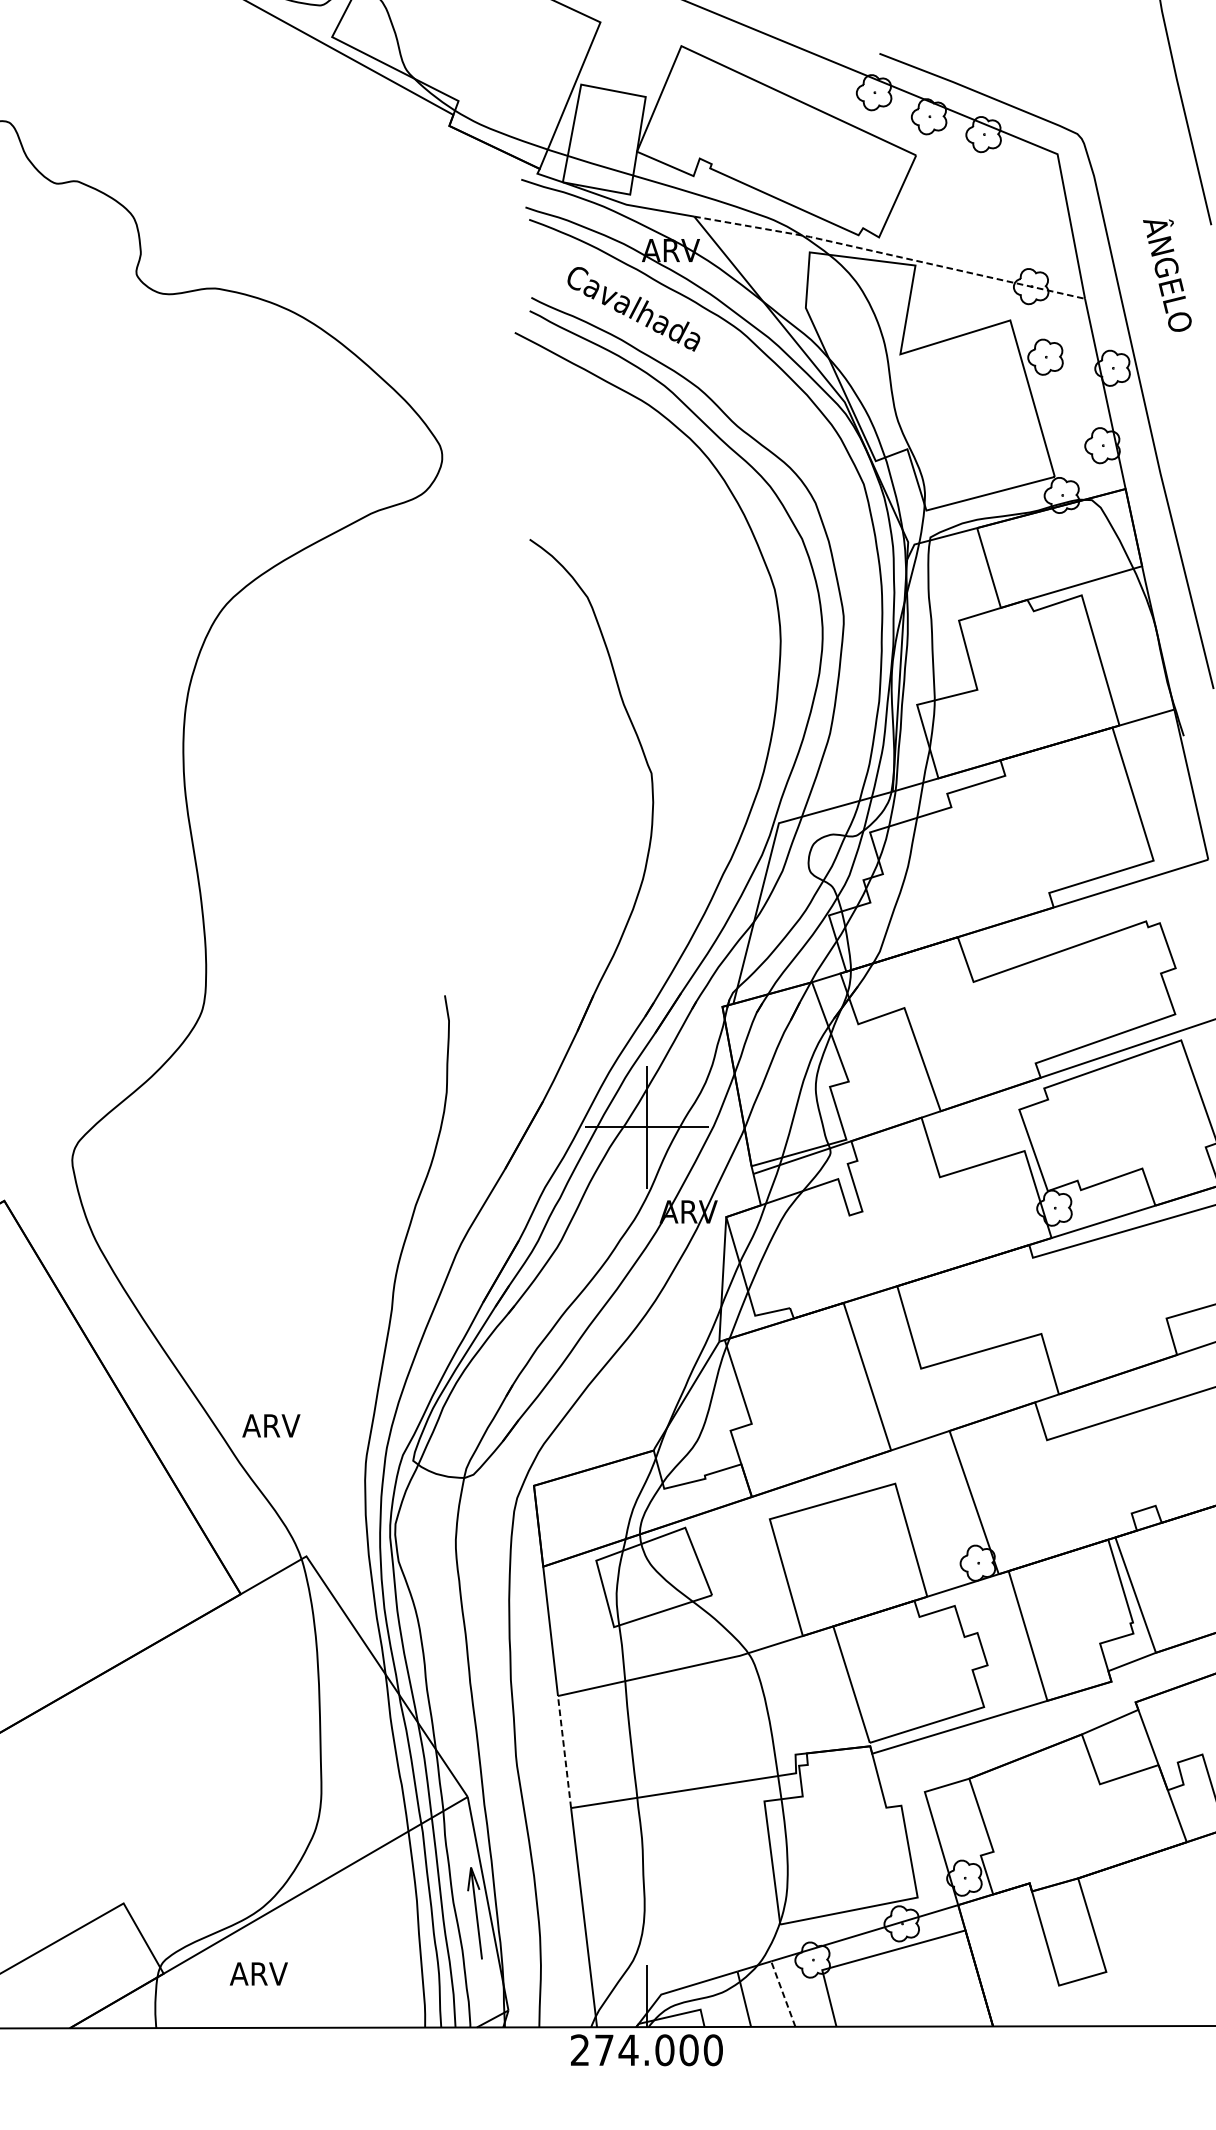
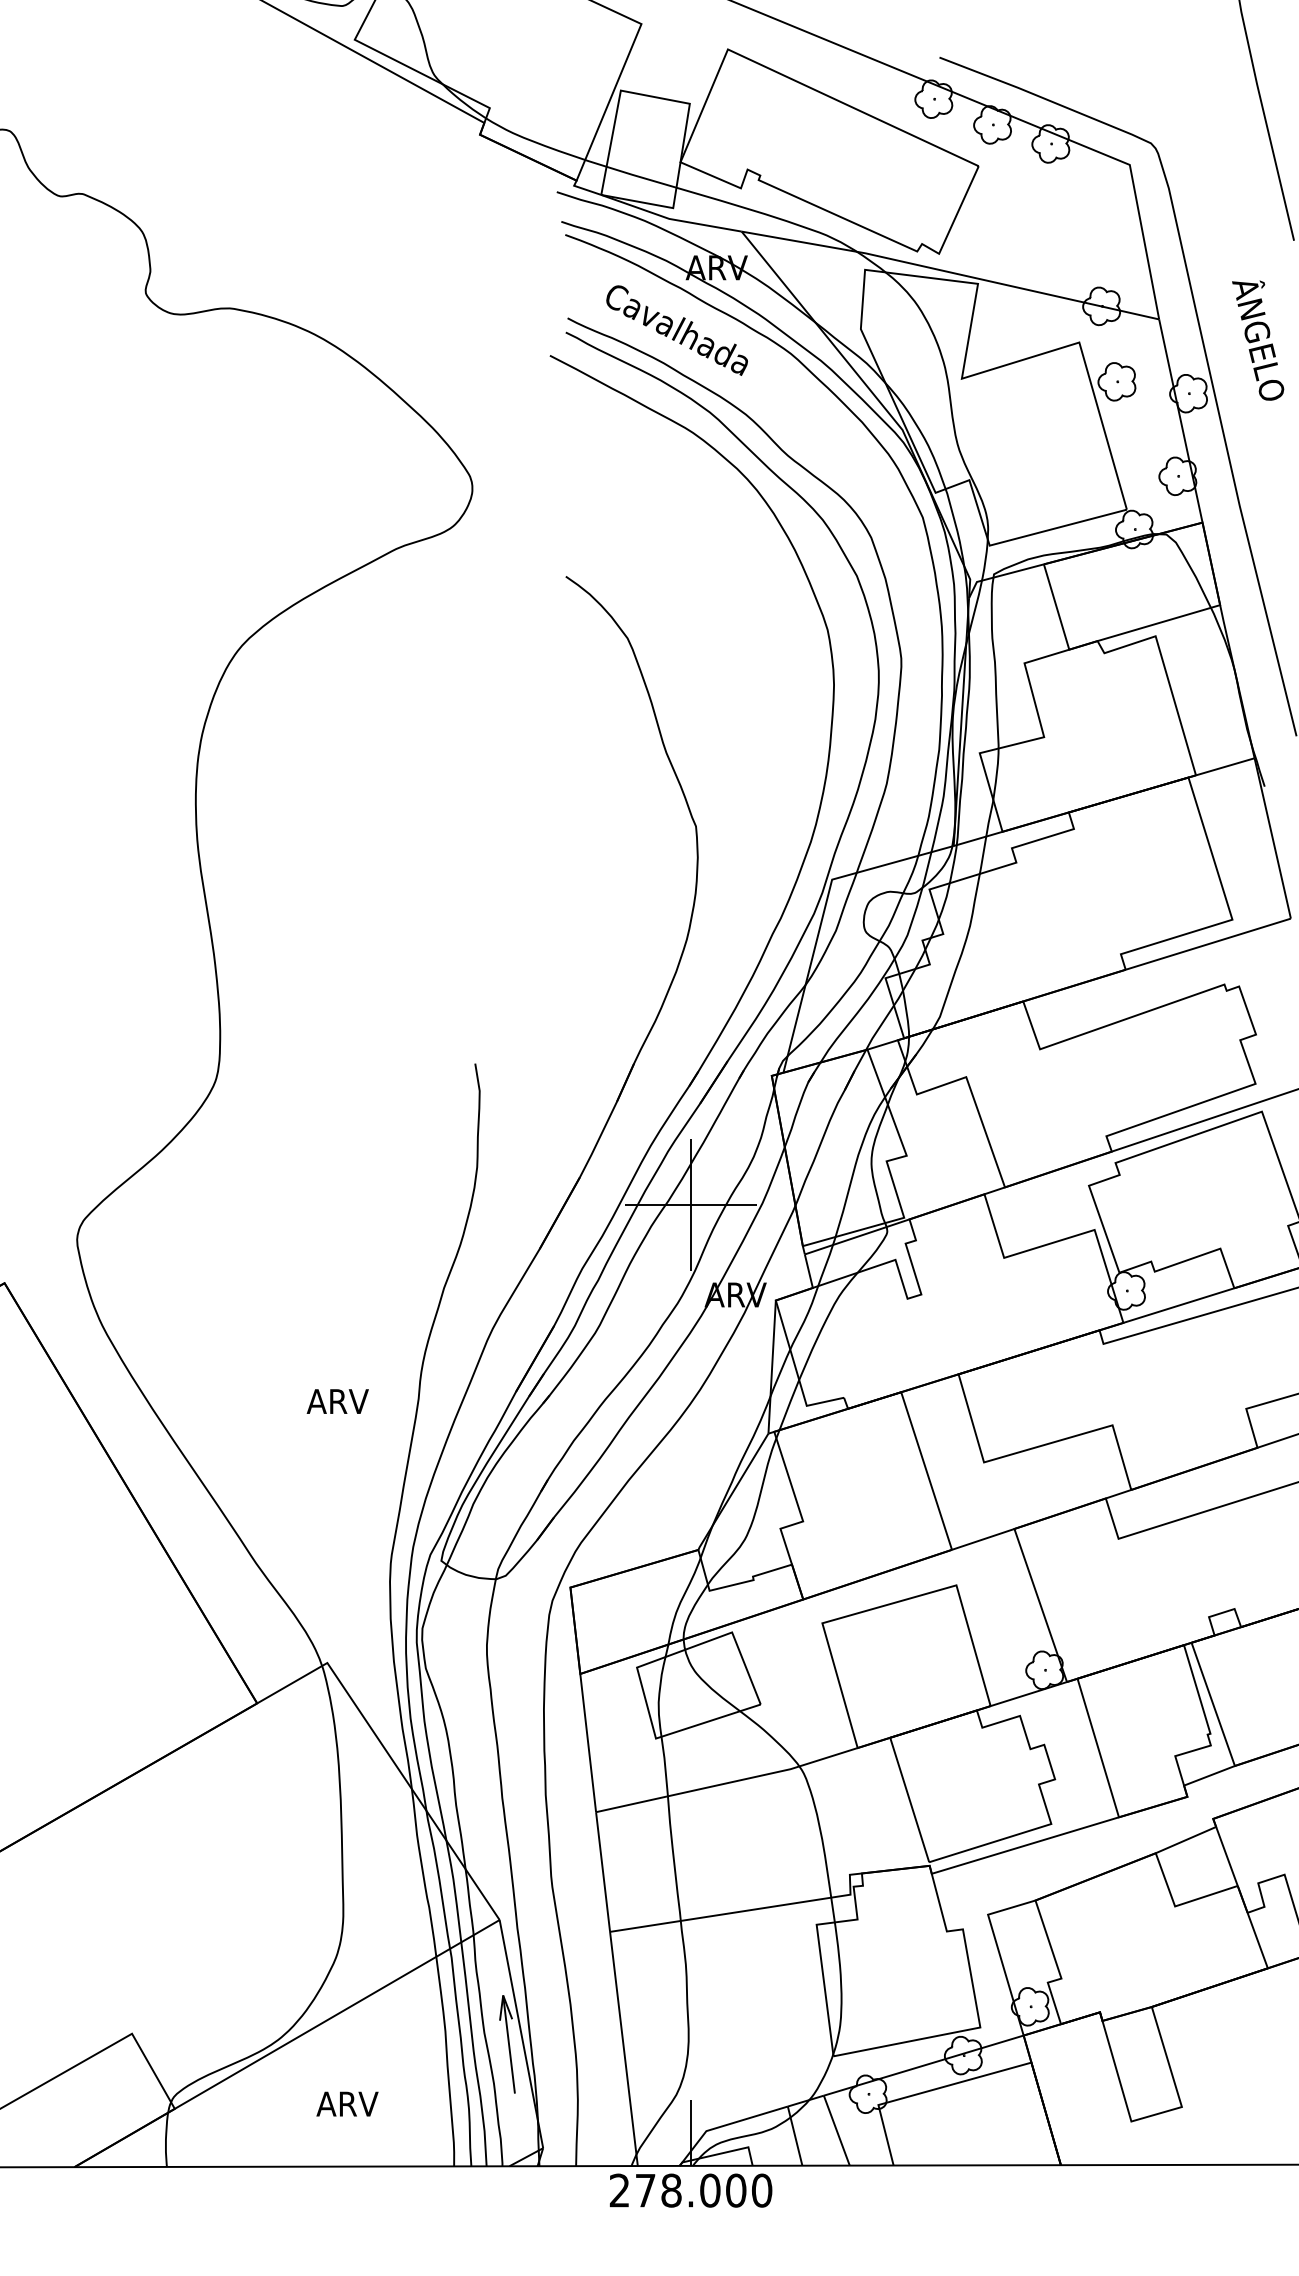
line: (889, 254) -> (950, 272), dashed -> solid
text: (1167, 275) -> (1258, 340), moved
text: (271, 1425) -> (337, 1401), moved
line: (564, 1751) -> (603, 1871), dashed -> solid
text: (258, 1973) -> (347, 2103), moved
line: (783, 1993) -> (836, 2130), dashed -> solid
text: (628, 2050) -> (671, 2190), 274.000 -> 278.000

